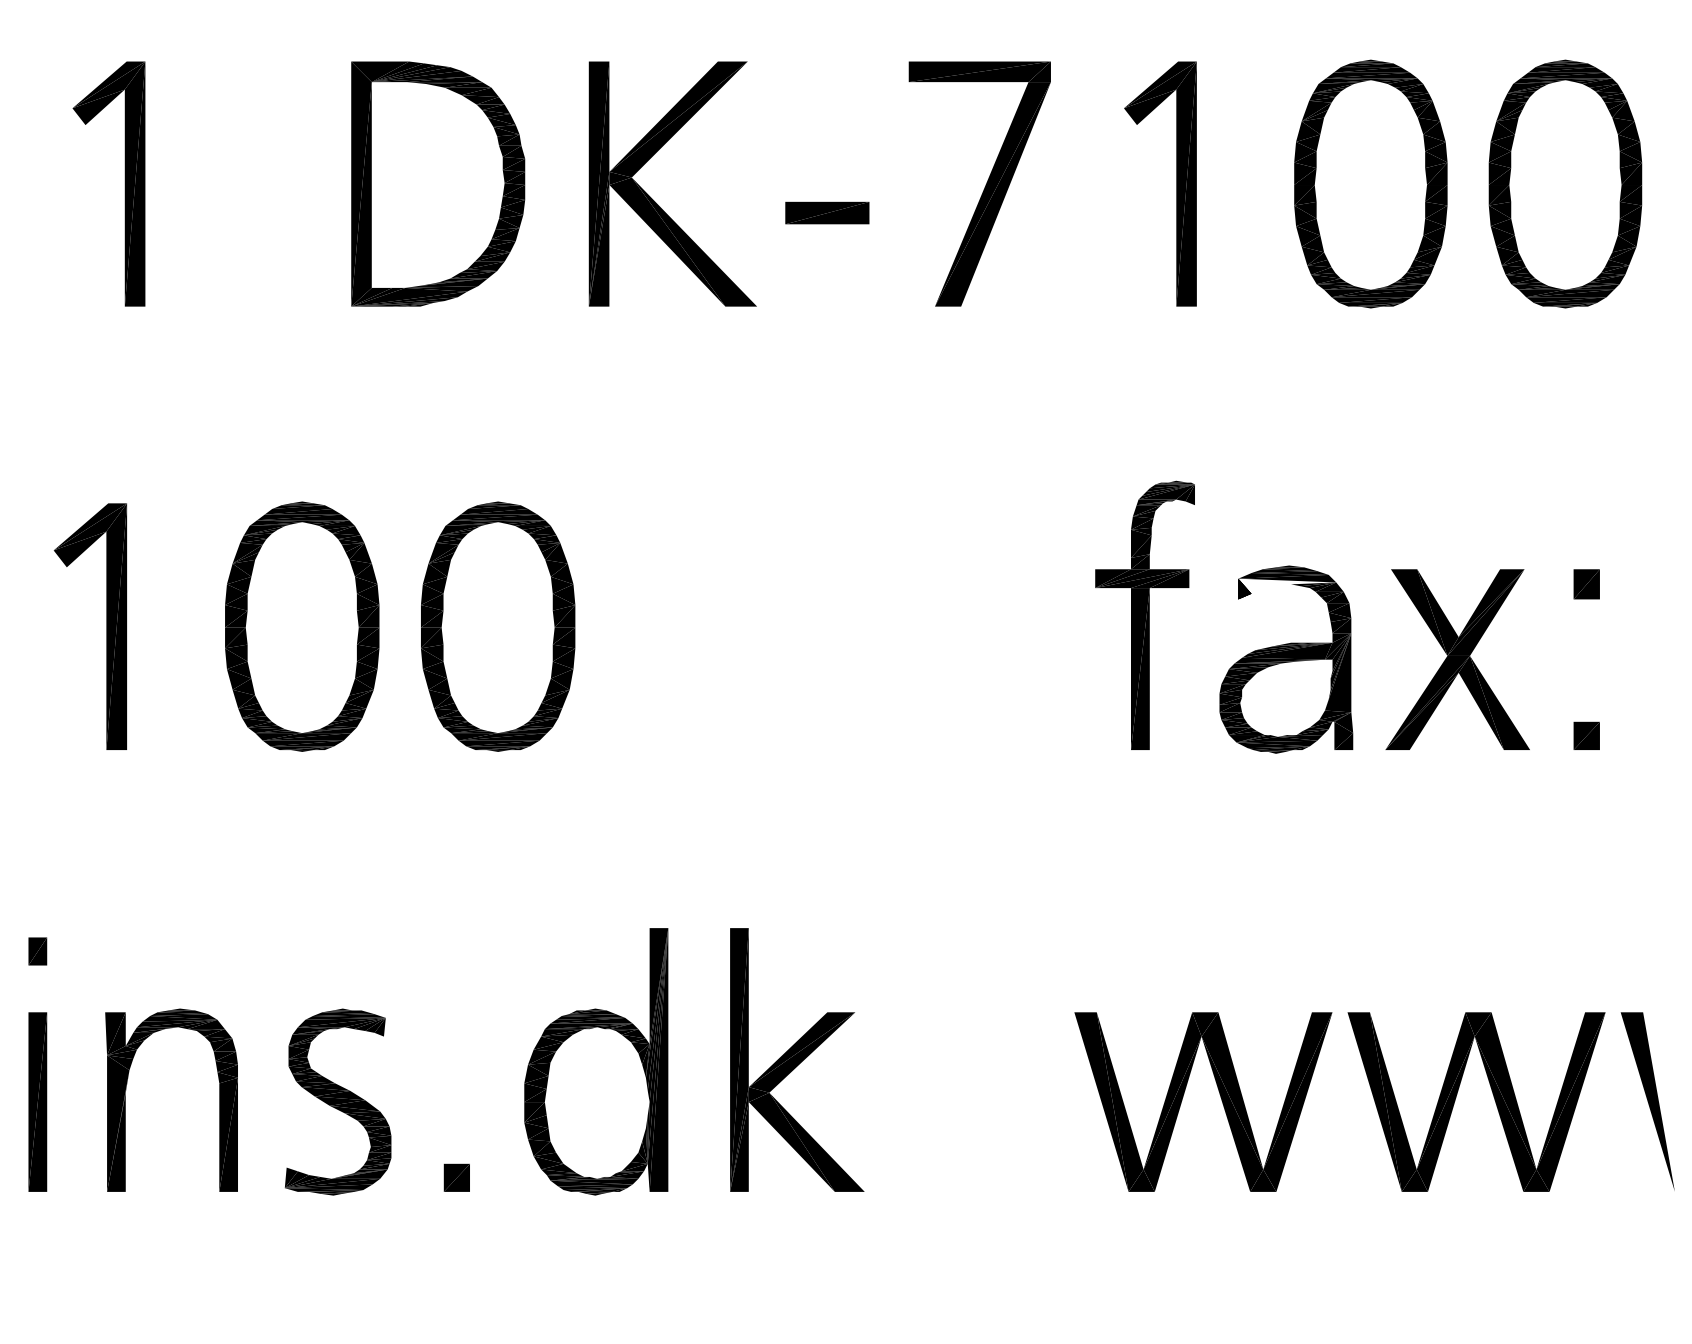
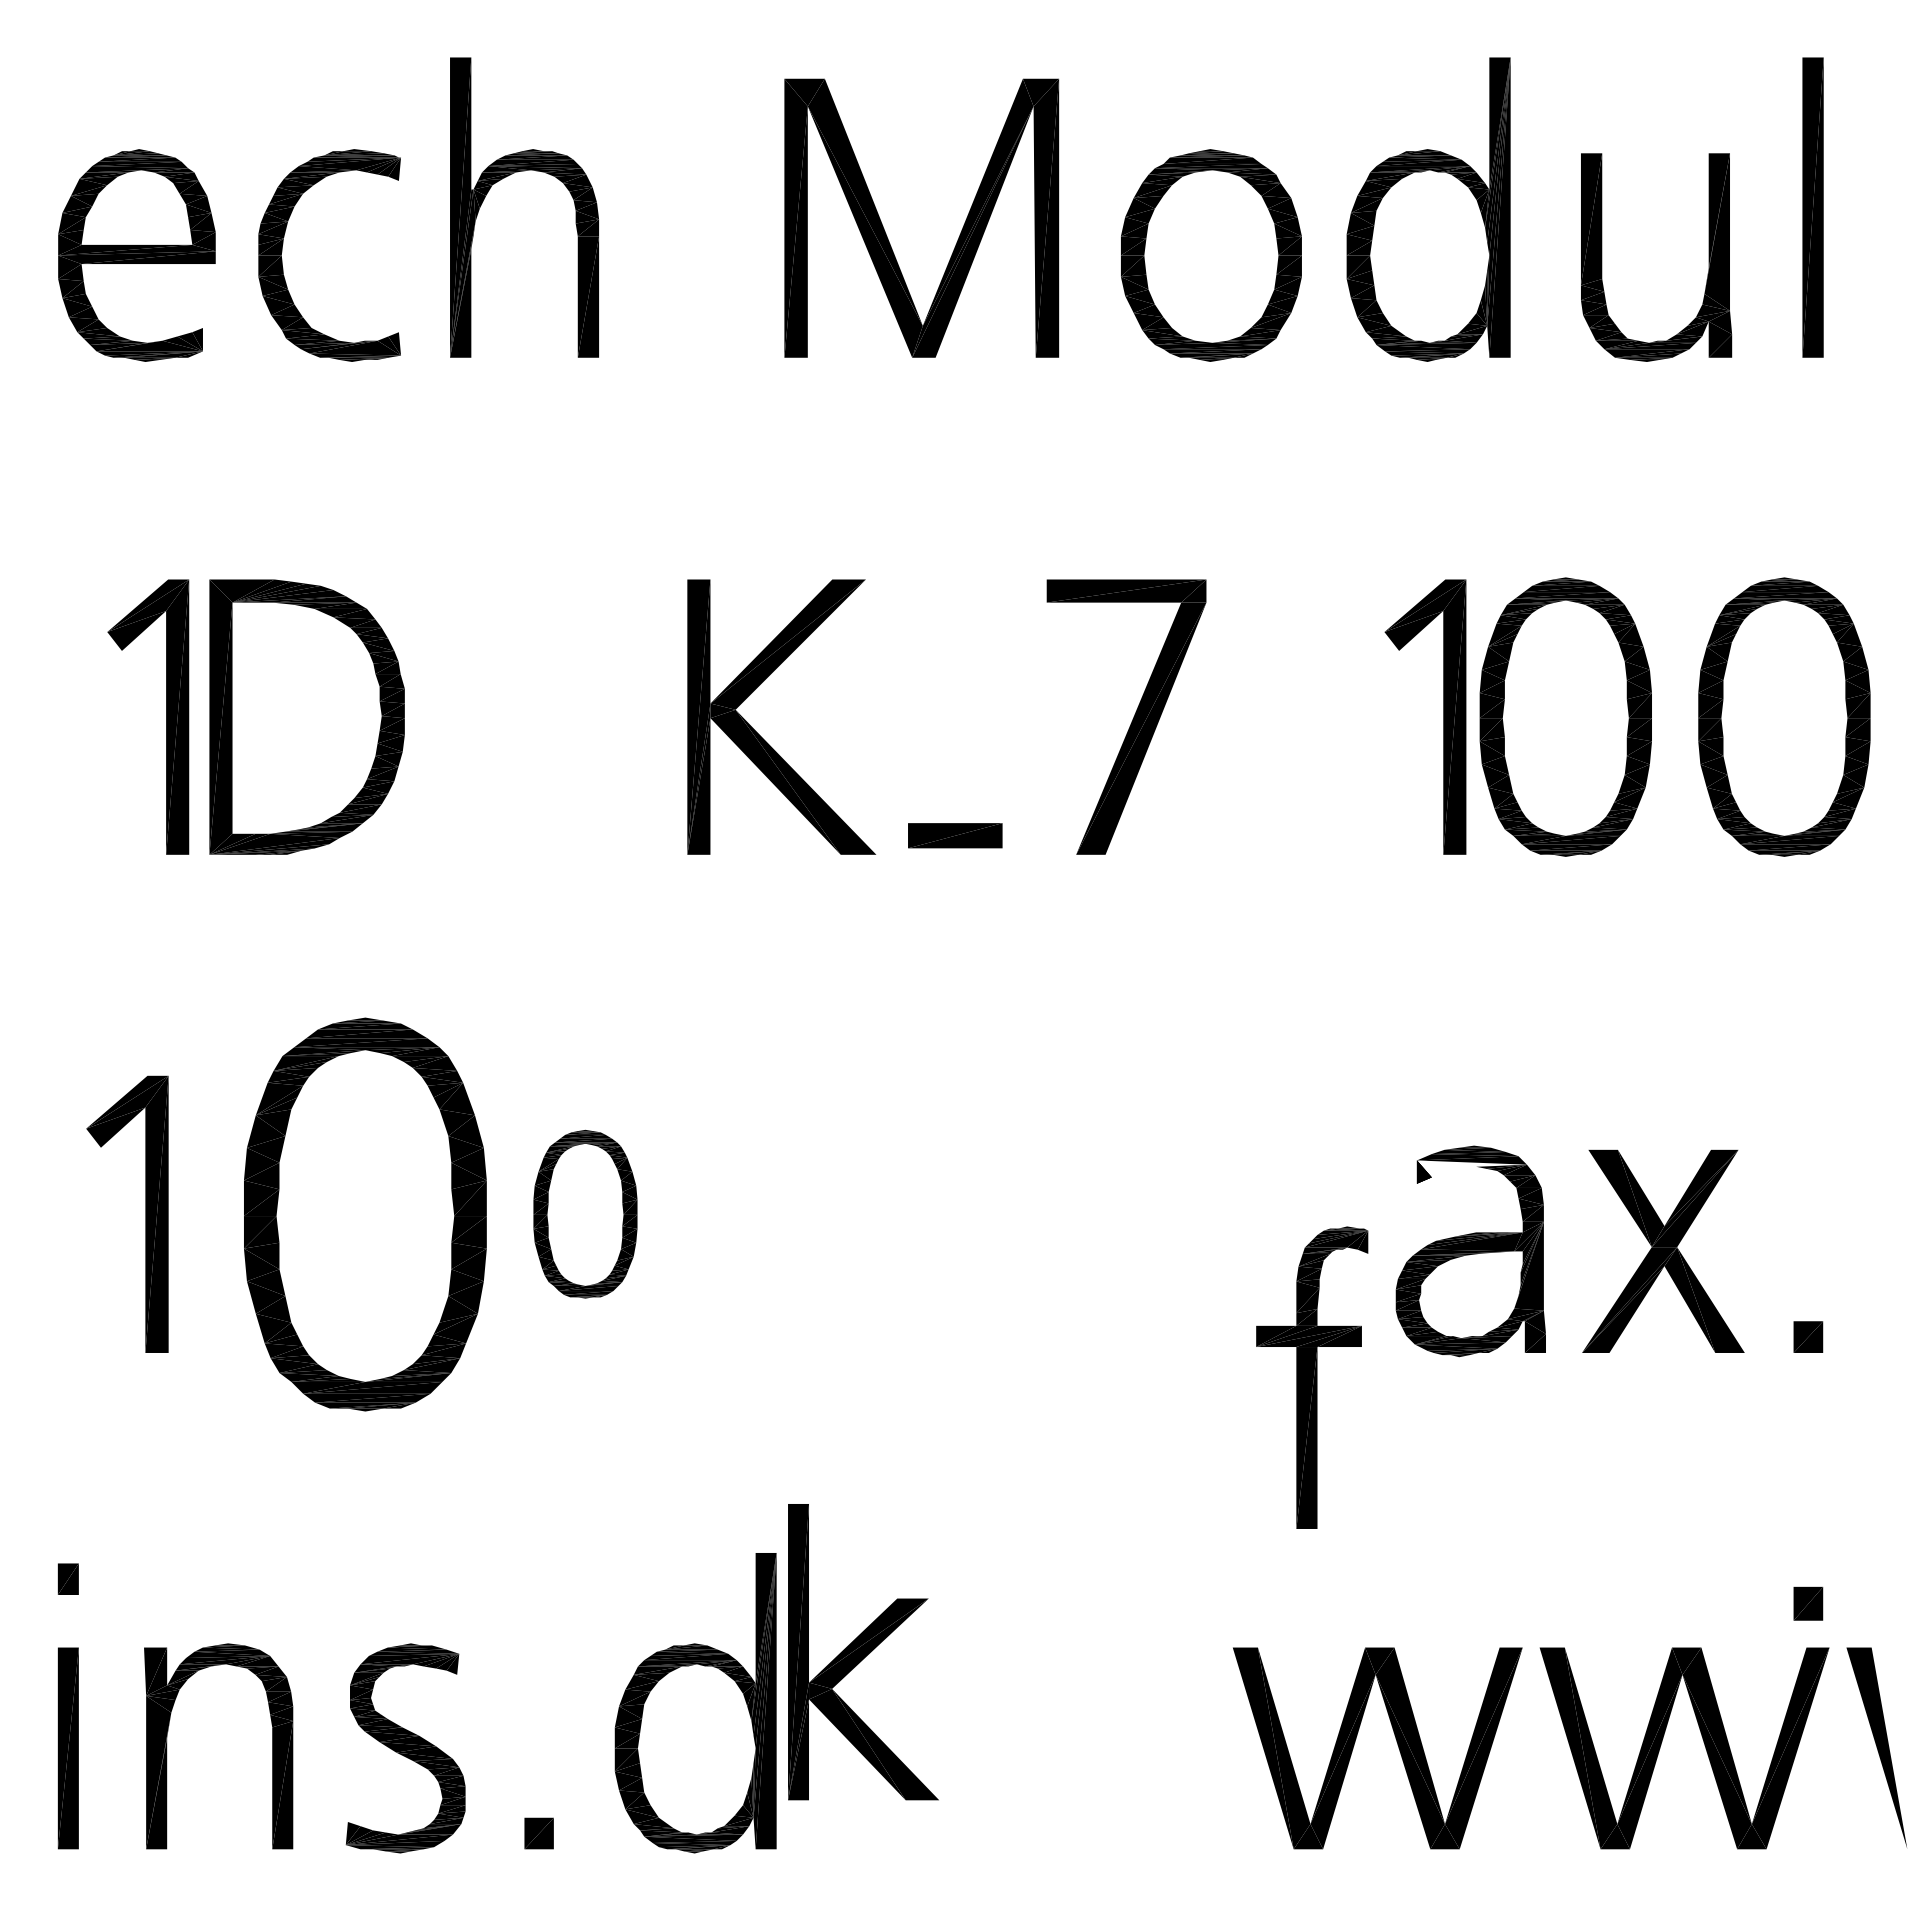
part: (437, 183) -> (306, 716), moved
part: (1176, 183) -> (1443, 716), moved
part: (827, 212) -> (955, 835), moved
part: (1586, 584) -> (1808, 1603), moved
part: (1145, 615) -> (1312, 1377), moved
part: (302, 625) -> (365, 1213), size x1.4
part: (498, 625) -> (585, 1213), size x0.6
part: (797, 1060) -> (863, 1652), moved

